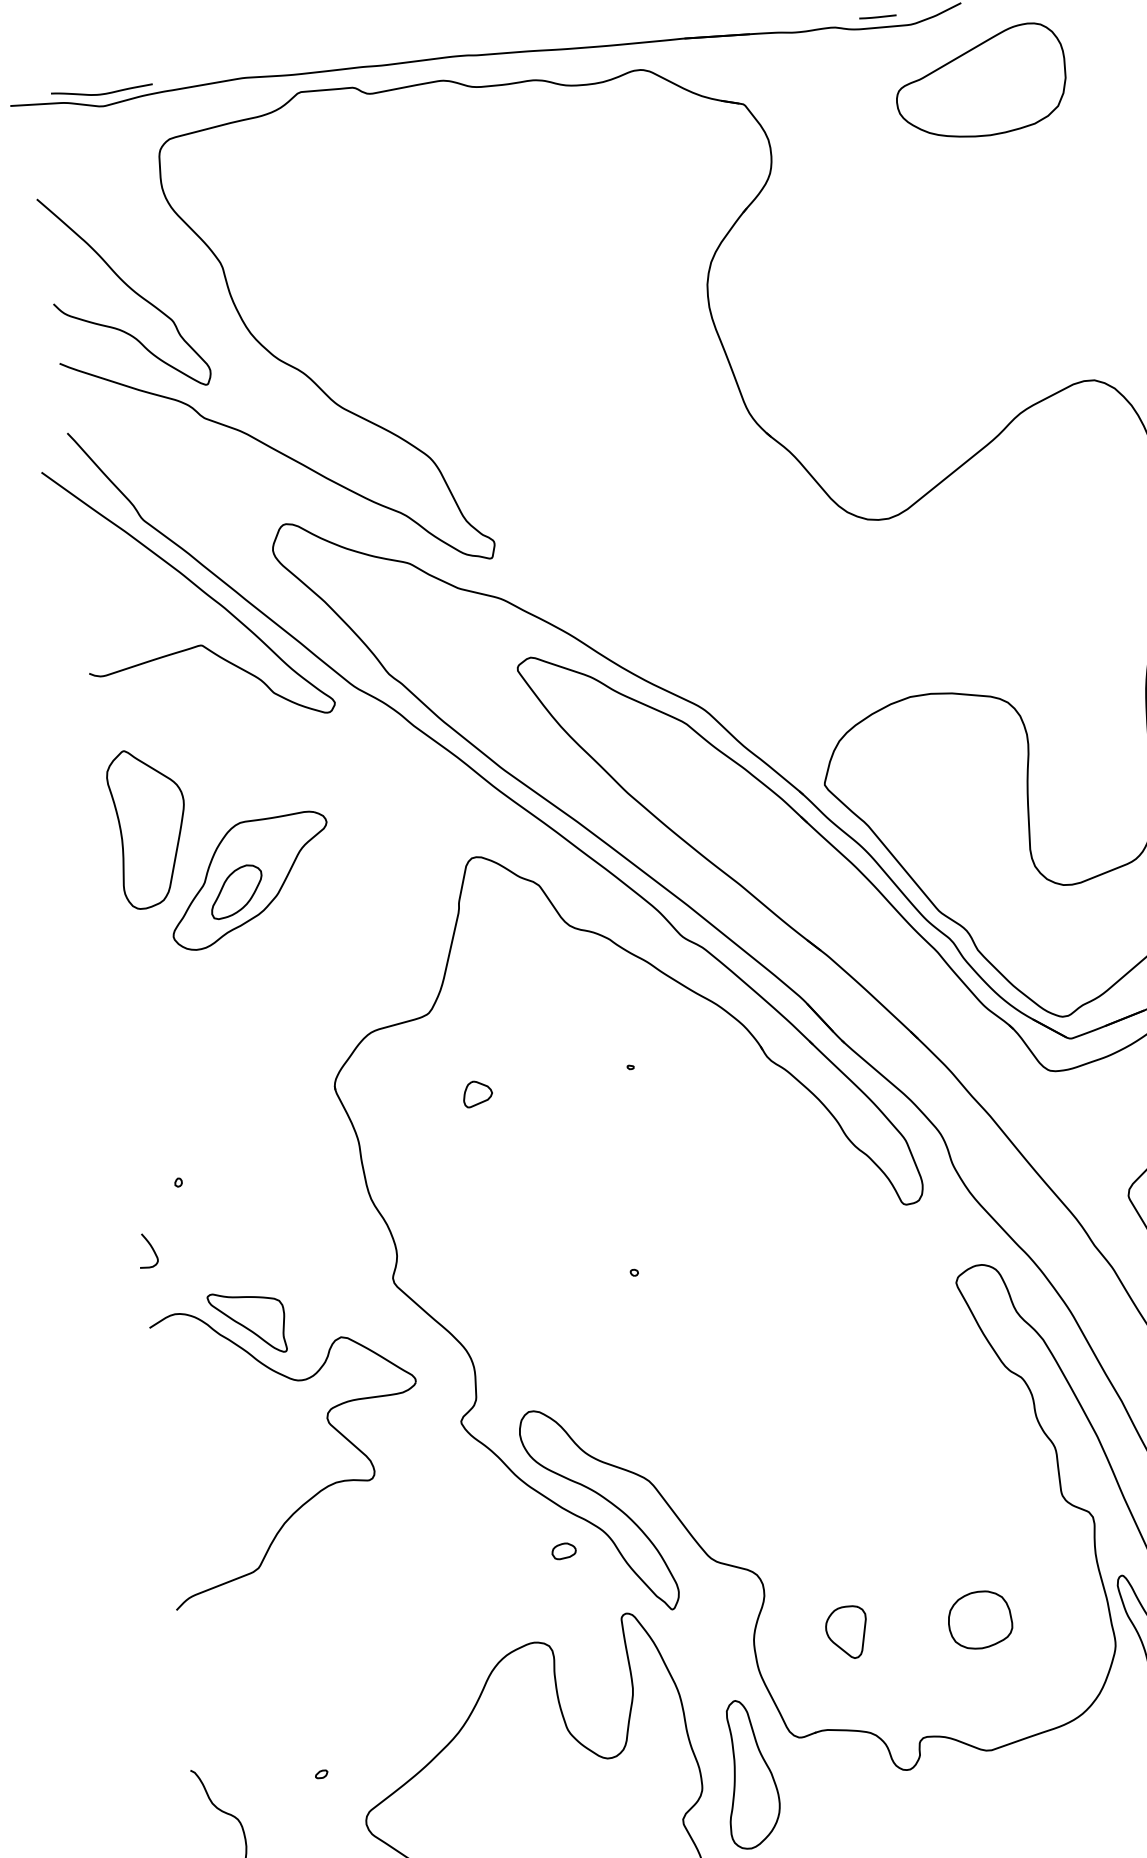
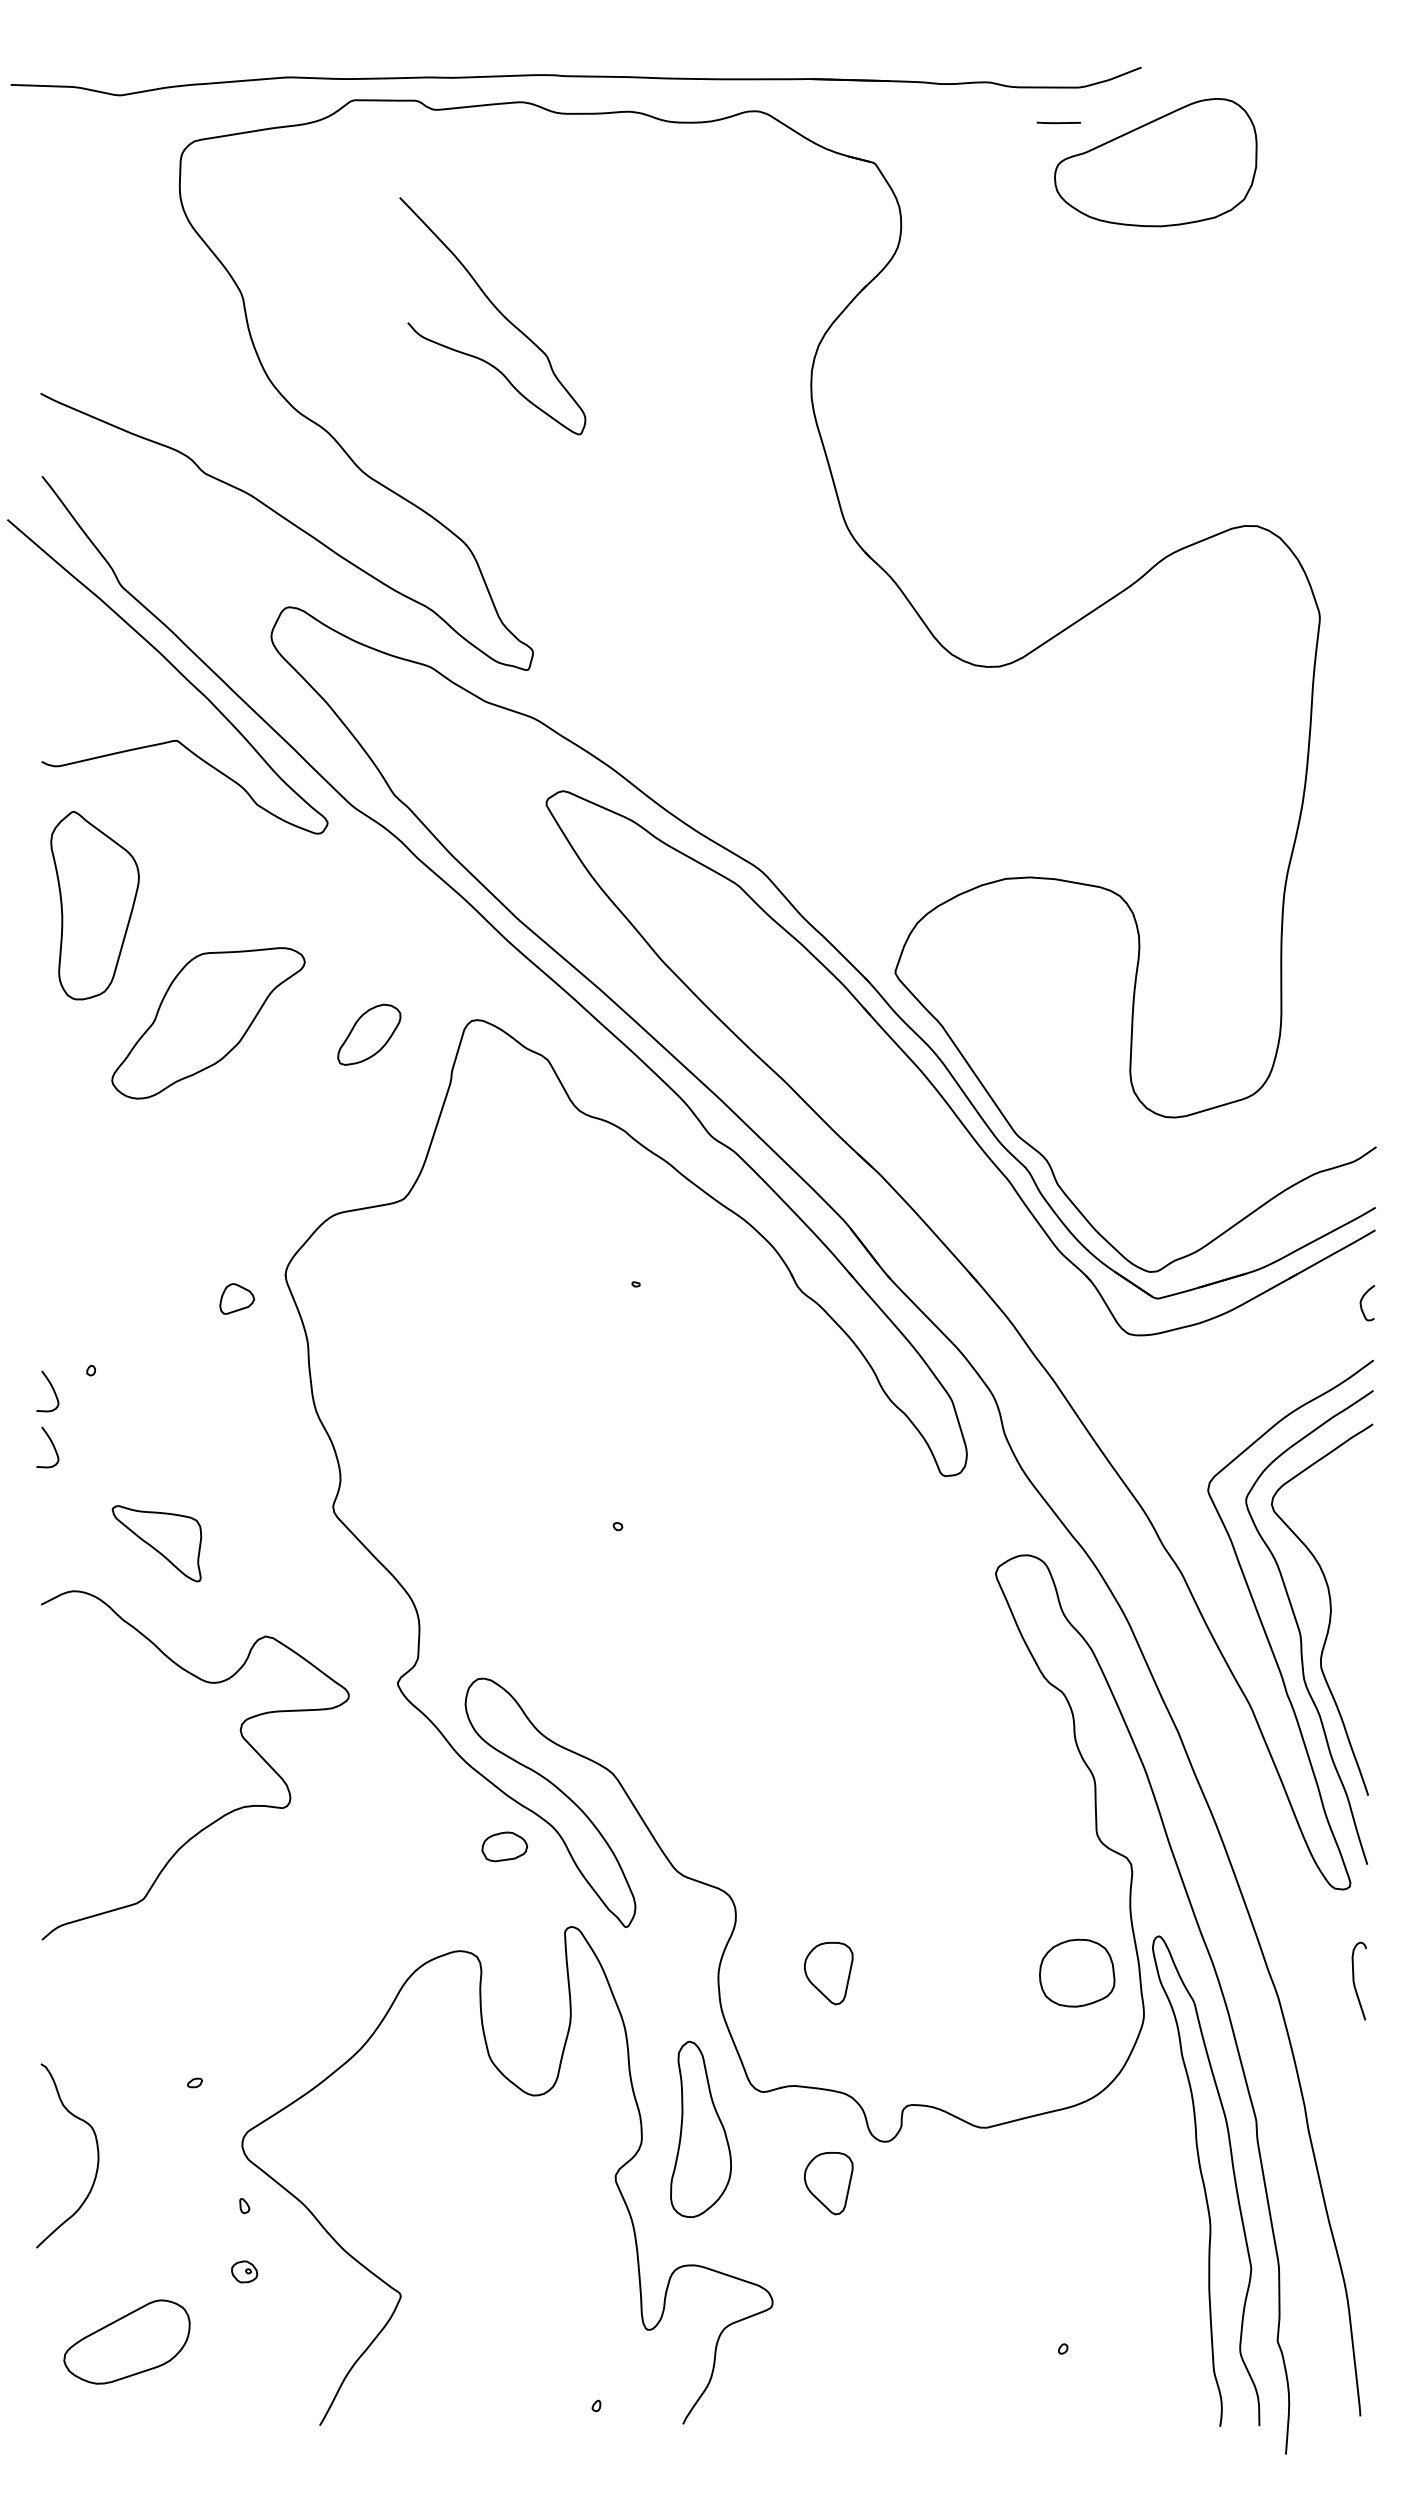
line: (877, 16) -> (1058, 122), moved
curve: (102, 93) -> (120, 80), removed
curve: (129, 289) -> (499, 313), moved
part: (148, 828) -> (94, 905), moved
part: (236, 891) -> (369, 1034), moved
part: (478, 1093) -> (237, 1298), moved
curve: (147, 1201) -> (52, 1389), added
part: (329, 1424) -> (242, 1738), moved
part: (563, 1551) -> (504, 1846), size x1.6
part: (980, 1619) -> (1077, 1972), moved
part: (863, 1809) -> (828, 2183), added

